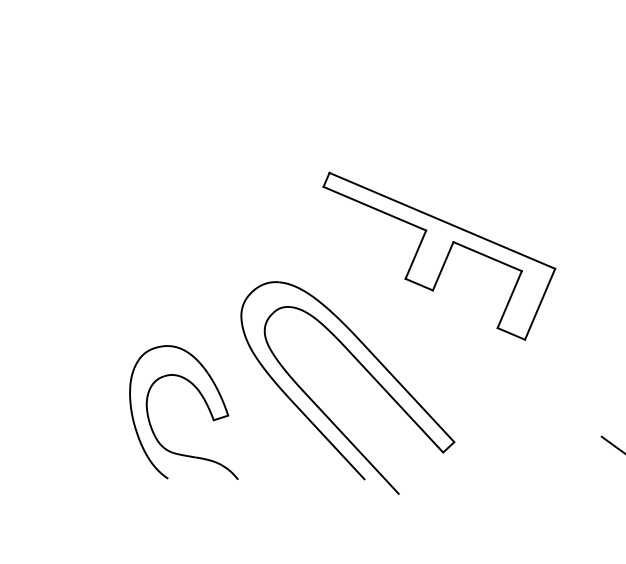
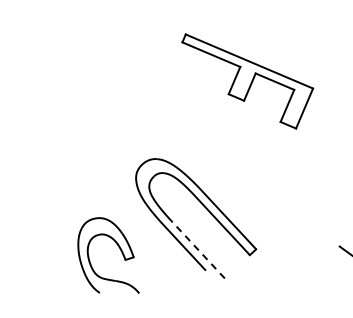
part: (438, 256) -> (247, 81), moved
part: (203, 401) -> (119, 249), moved
line: (350, 442) -> (197, 249), solid -> dashed

